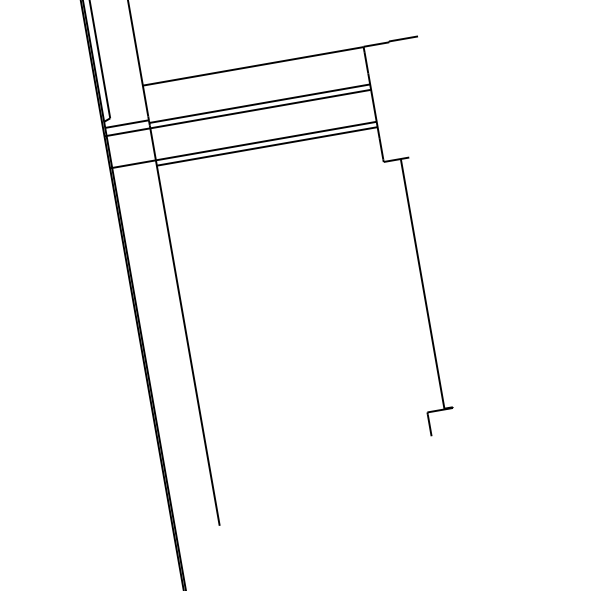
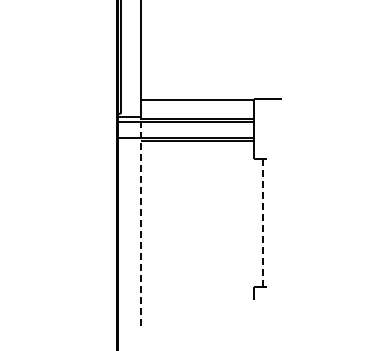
line: (421, 283) -> (262, 222), solid -> dashed
line: (184, 326) -> (140, 223), solid -> dashed

